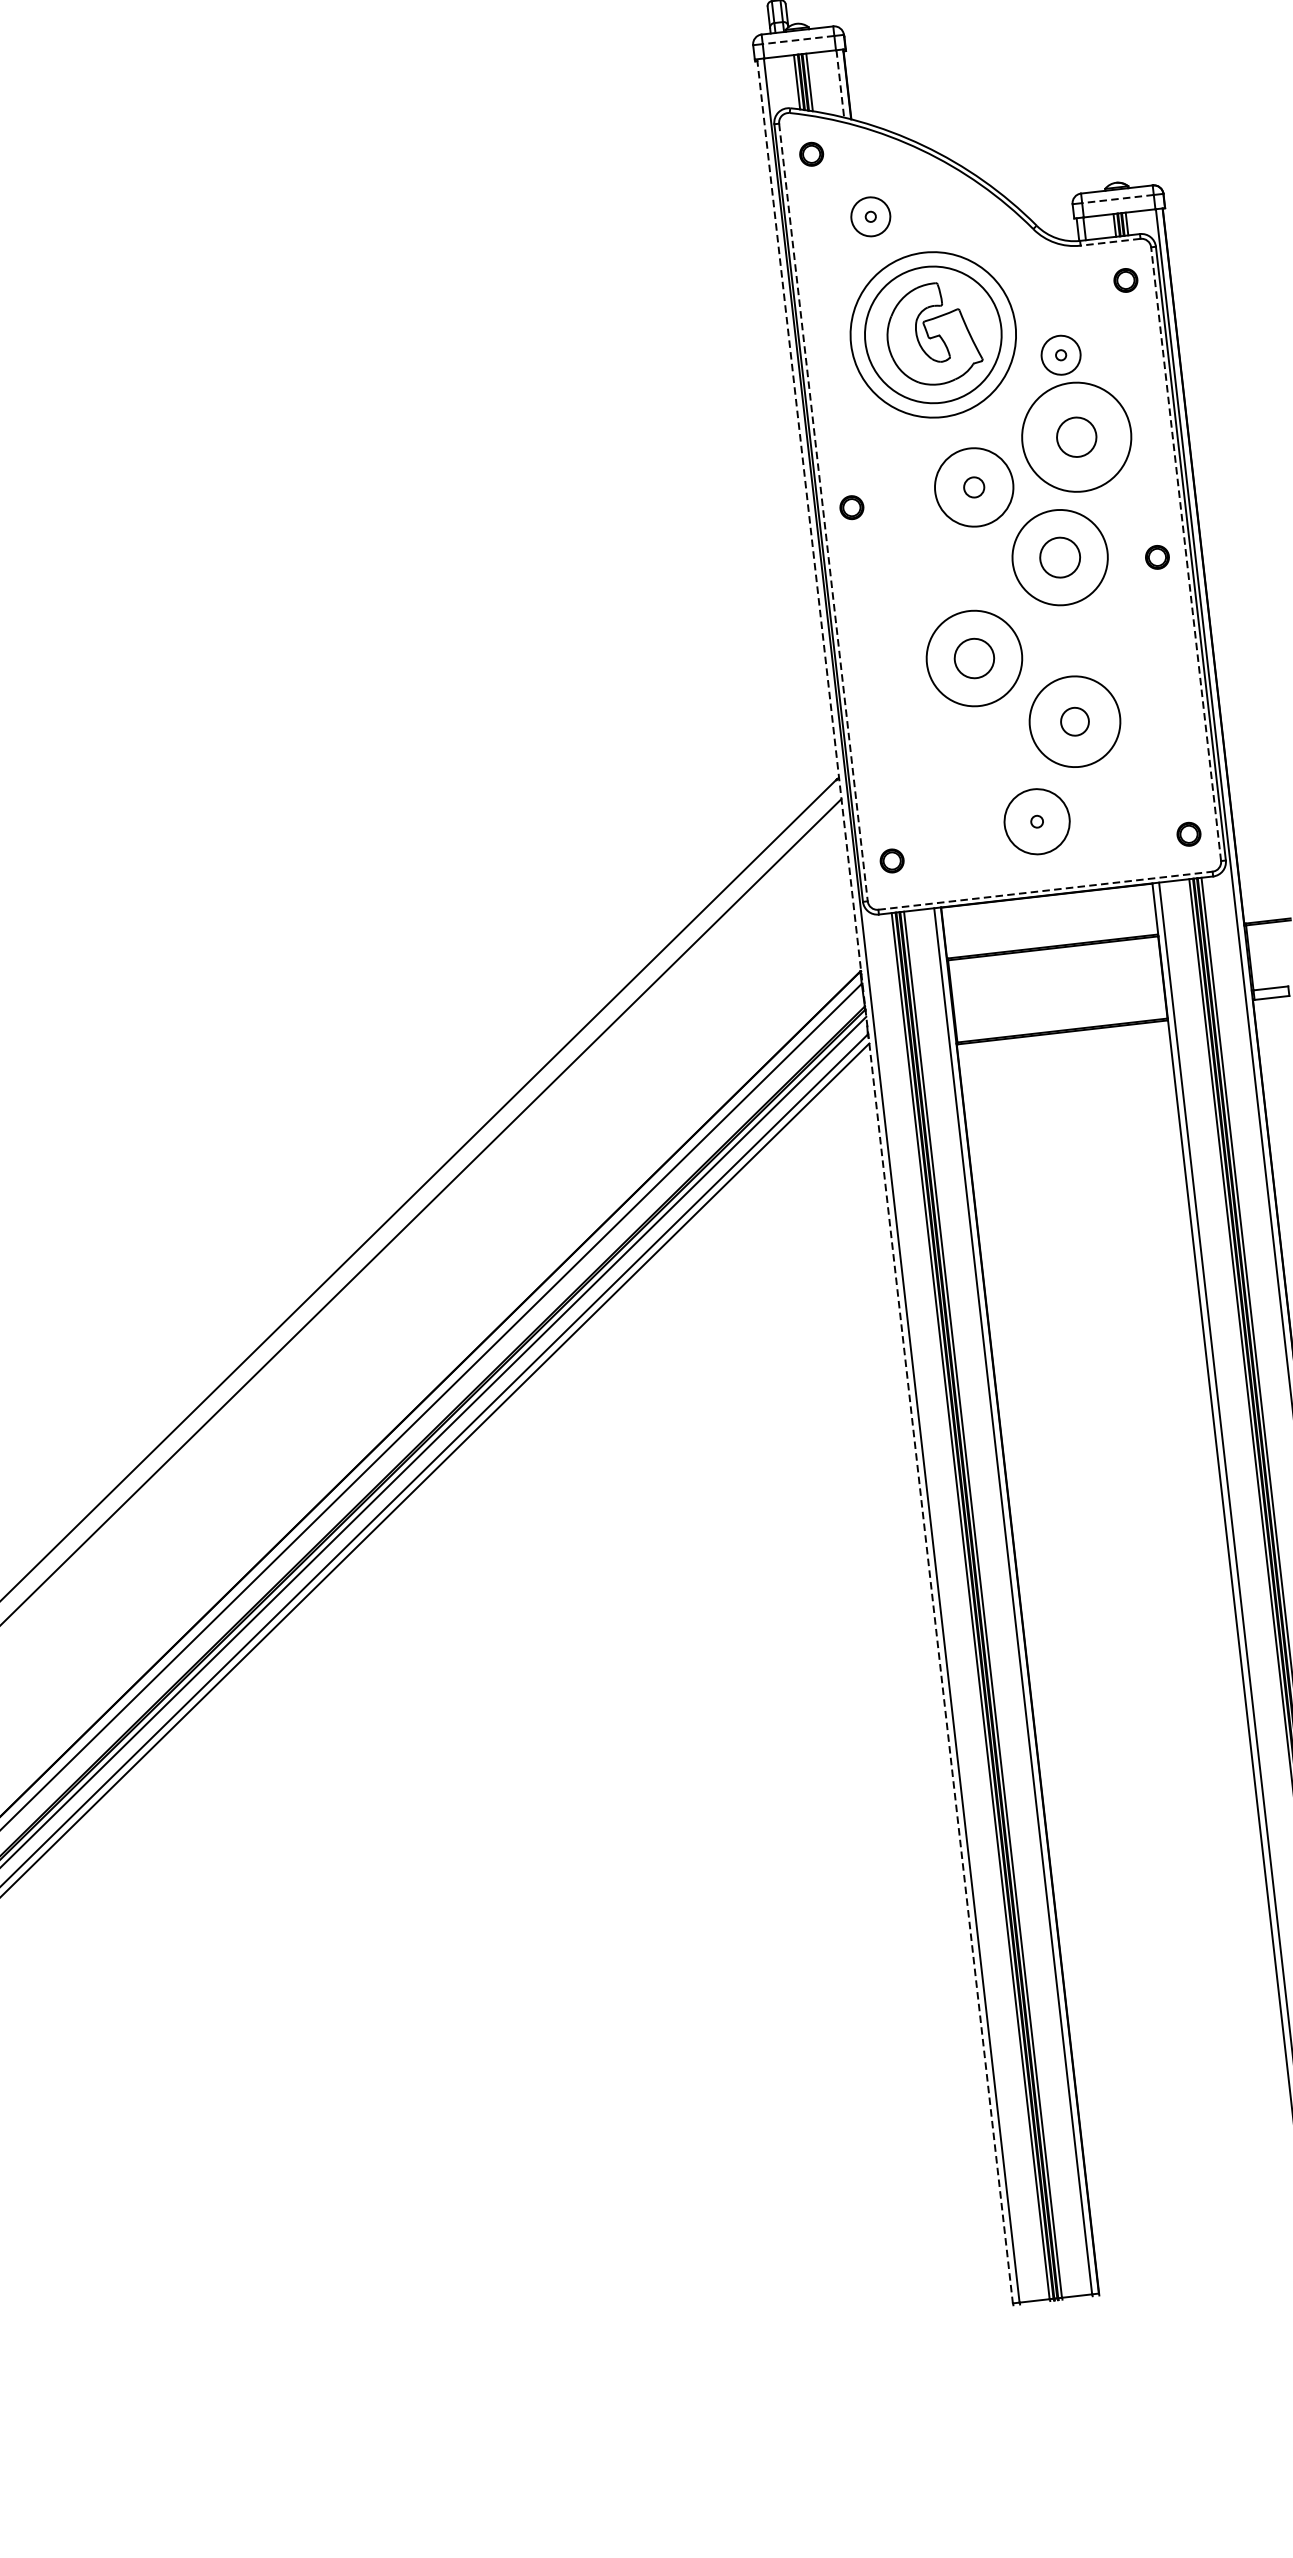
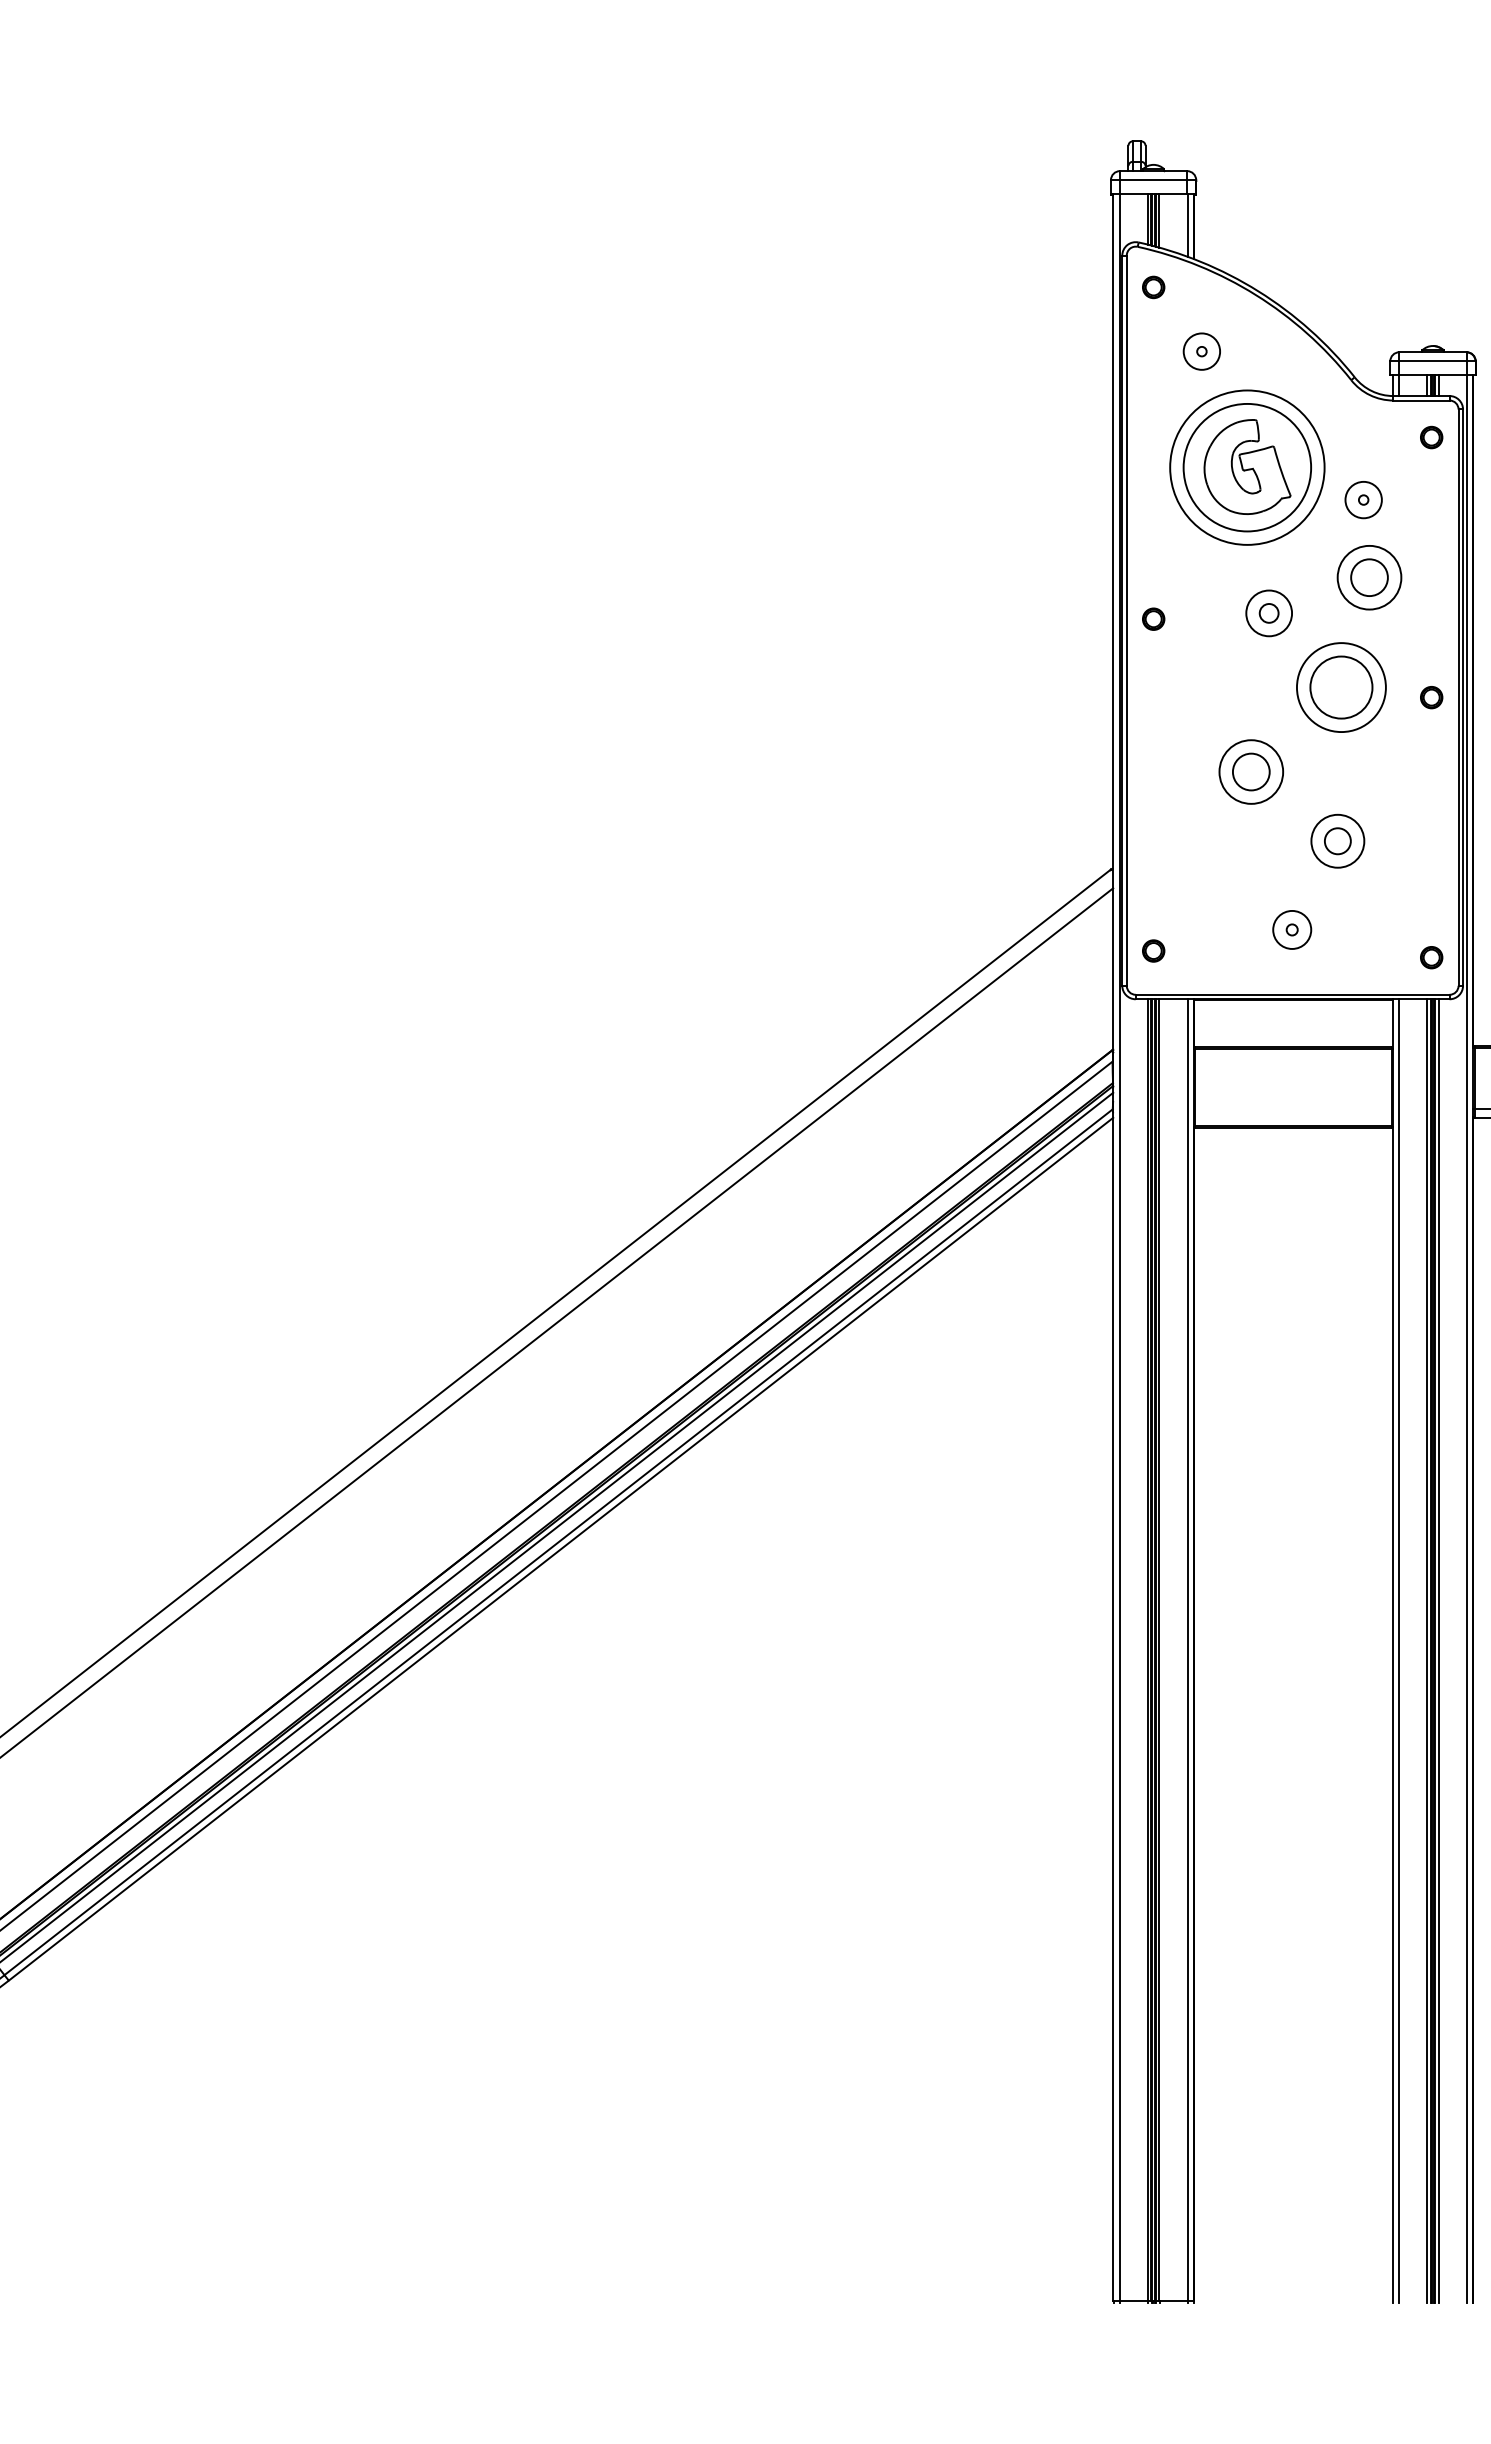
line: (798, 40) -> (1153, 180), dashed -> solid
line: (840, 84) -> (1187, 225), dashed -> solid
line: (1117, 199) -> (1432, 361), dashed -> solid
line: (1109, 242) -> (1420, 400), dashed -> solid
circle: (1076, 437) -> (1369, 577), size x0.62
circle: (974, 487) -> (1269, 613), size x0.62
line: (823, 513) -> (1126, 621), dashed -> solid
line: (1186, 554) -> (1458, 697), dashed -> solid
circle: (1060, 557) -> (1341, 687), size x1.67
circle: (974, 657) -> (1251, 771), size x0.71
circle: (1074, 720) -> (1337, 840), size x0.62
circle: (1037, 821) -> (1292, 929), size x0.62
line: (1045, 890) -> (1292, 994), dashed -> solid
line: (885, 1181) -> (1113, 1247), dashed -> solid

